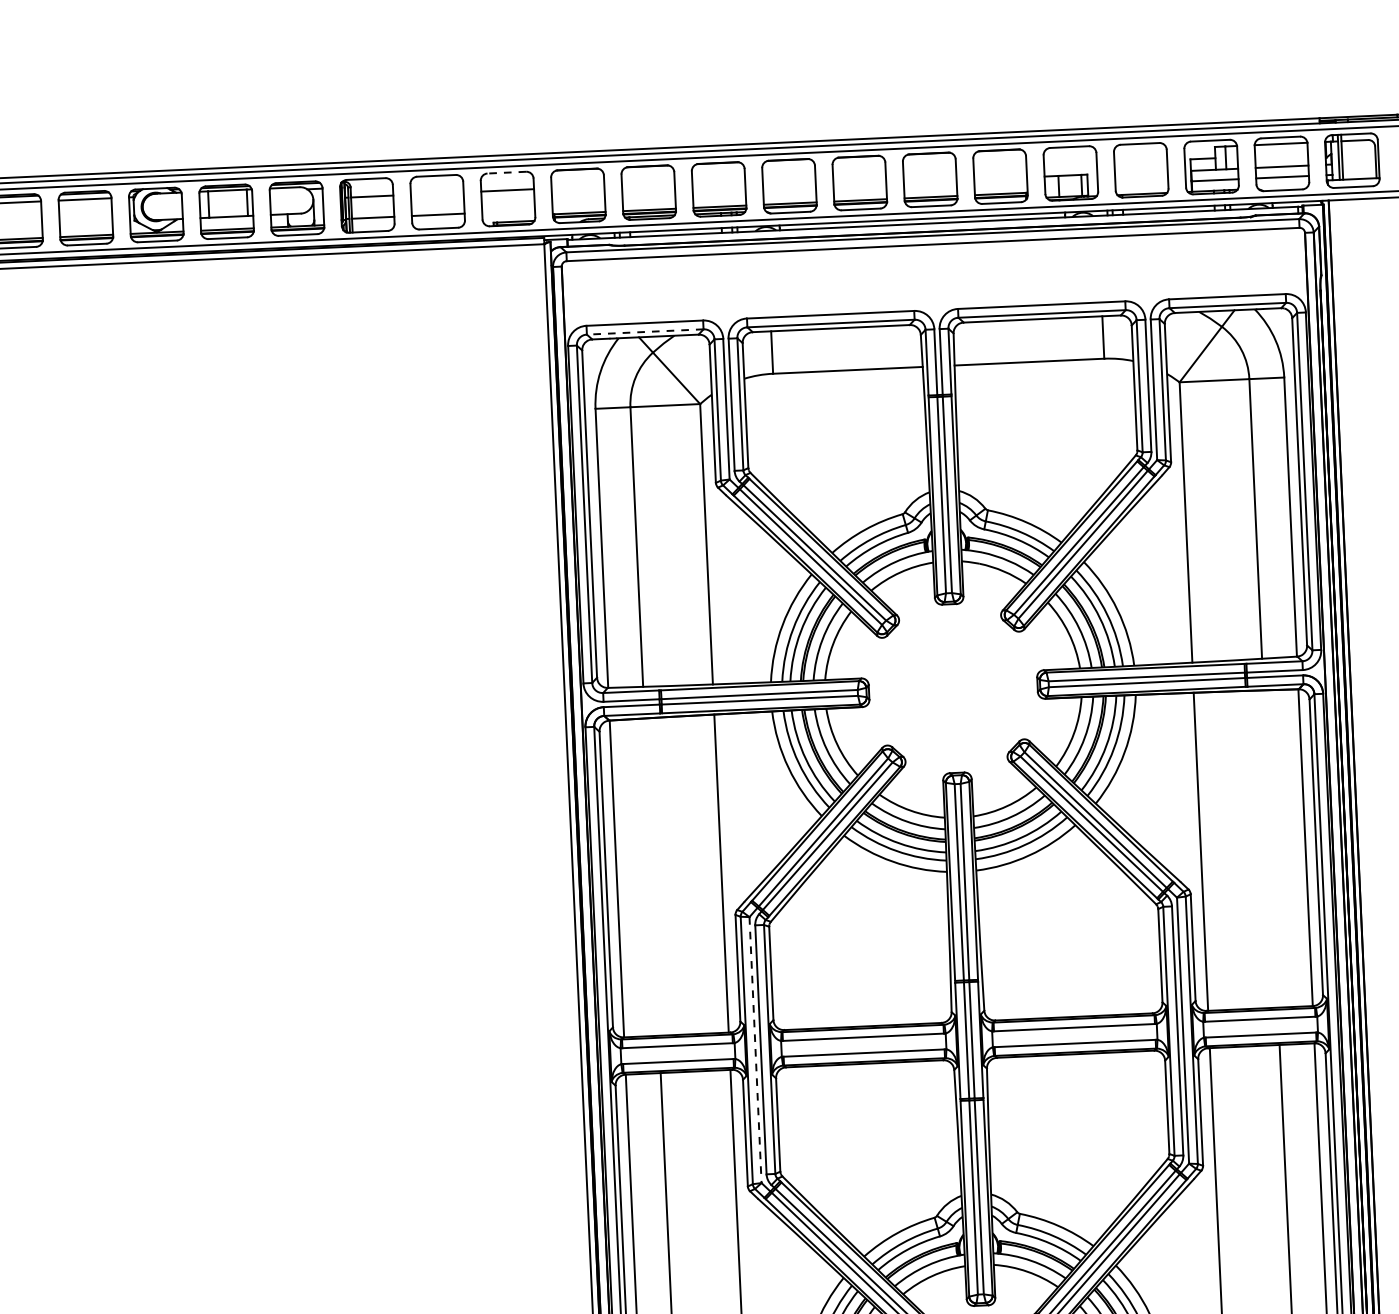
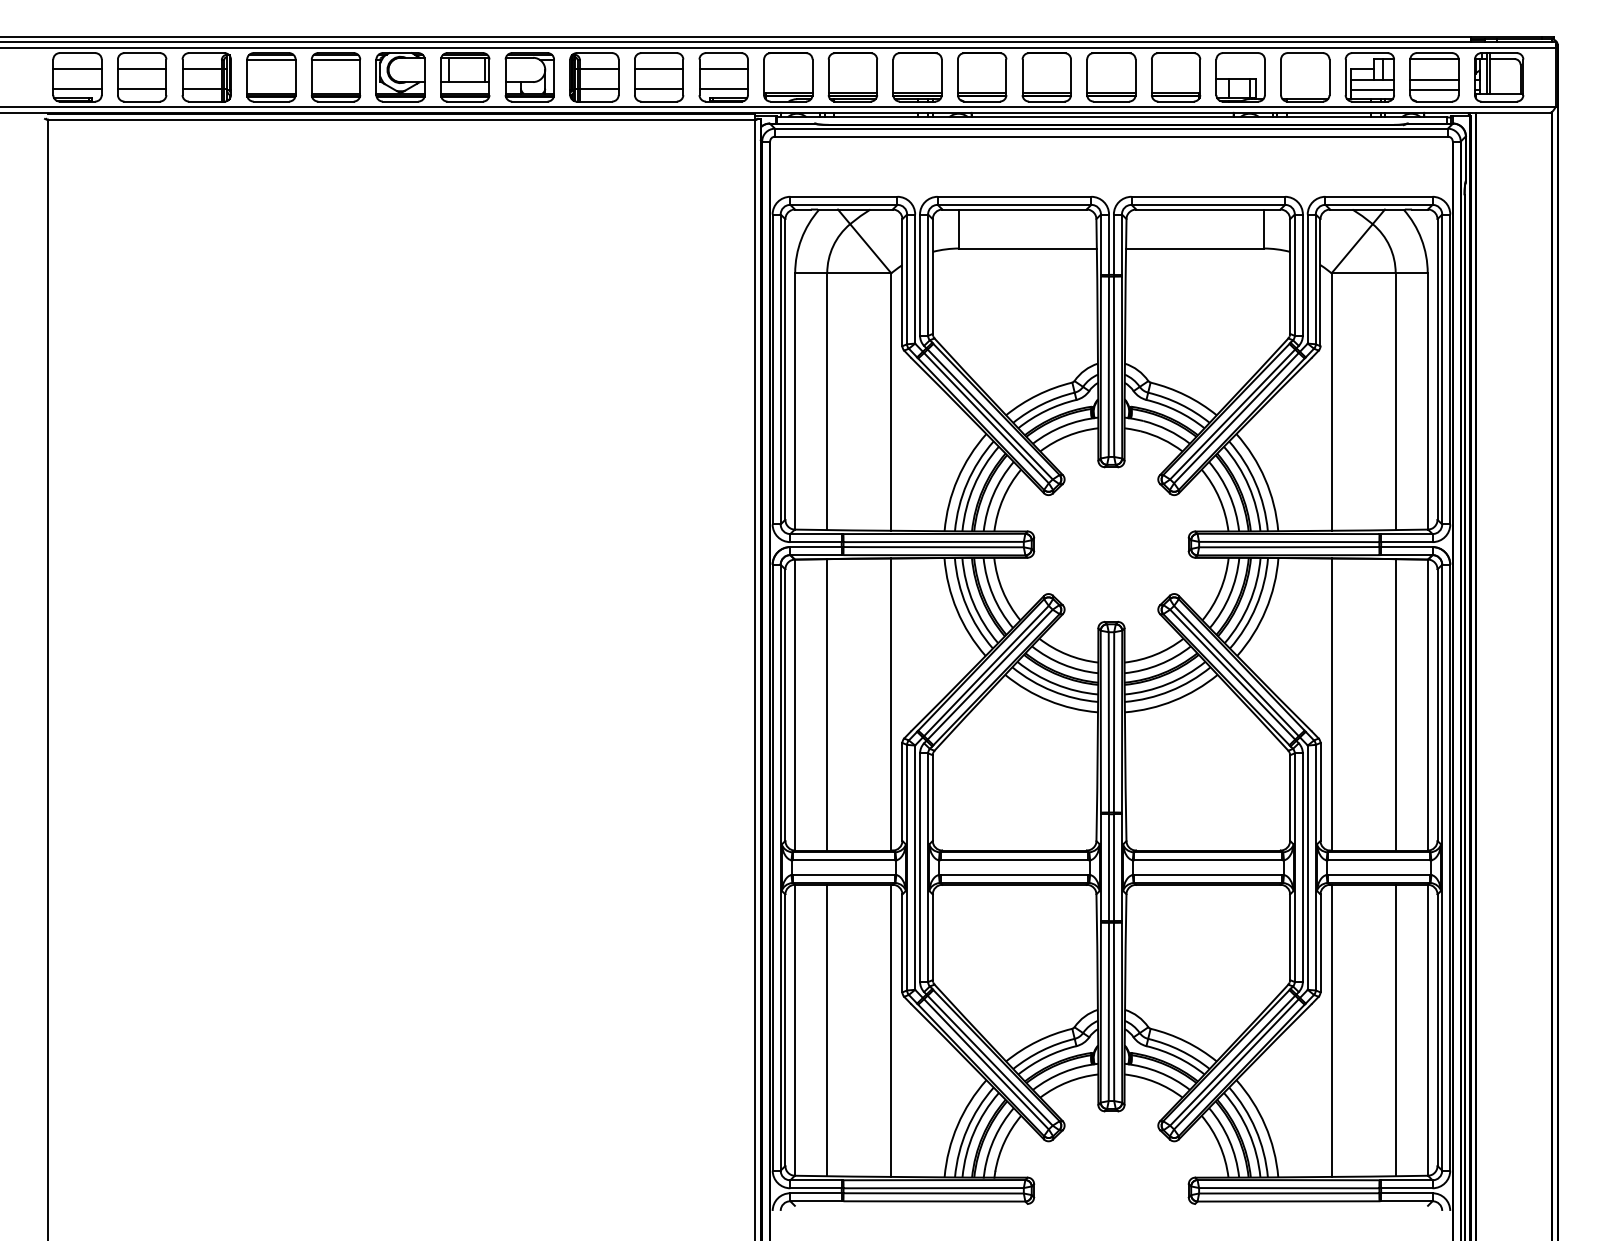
line: (506, 173) -> (723, 53), dashed -> solid
line: (436, 193) -> (658, 69), added
line: (508, 211) -> (723, 88), added
line: (644, 331) -> (843, 204), dashed -> solid
line: (1270, 848) -> (1395, 704), added
line: (652, 876) -> (827, 704), added
line: (755, 1050) -> (915, 868), dashed -> solid

